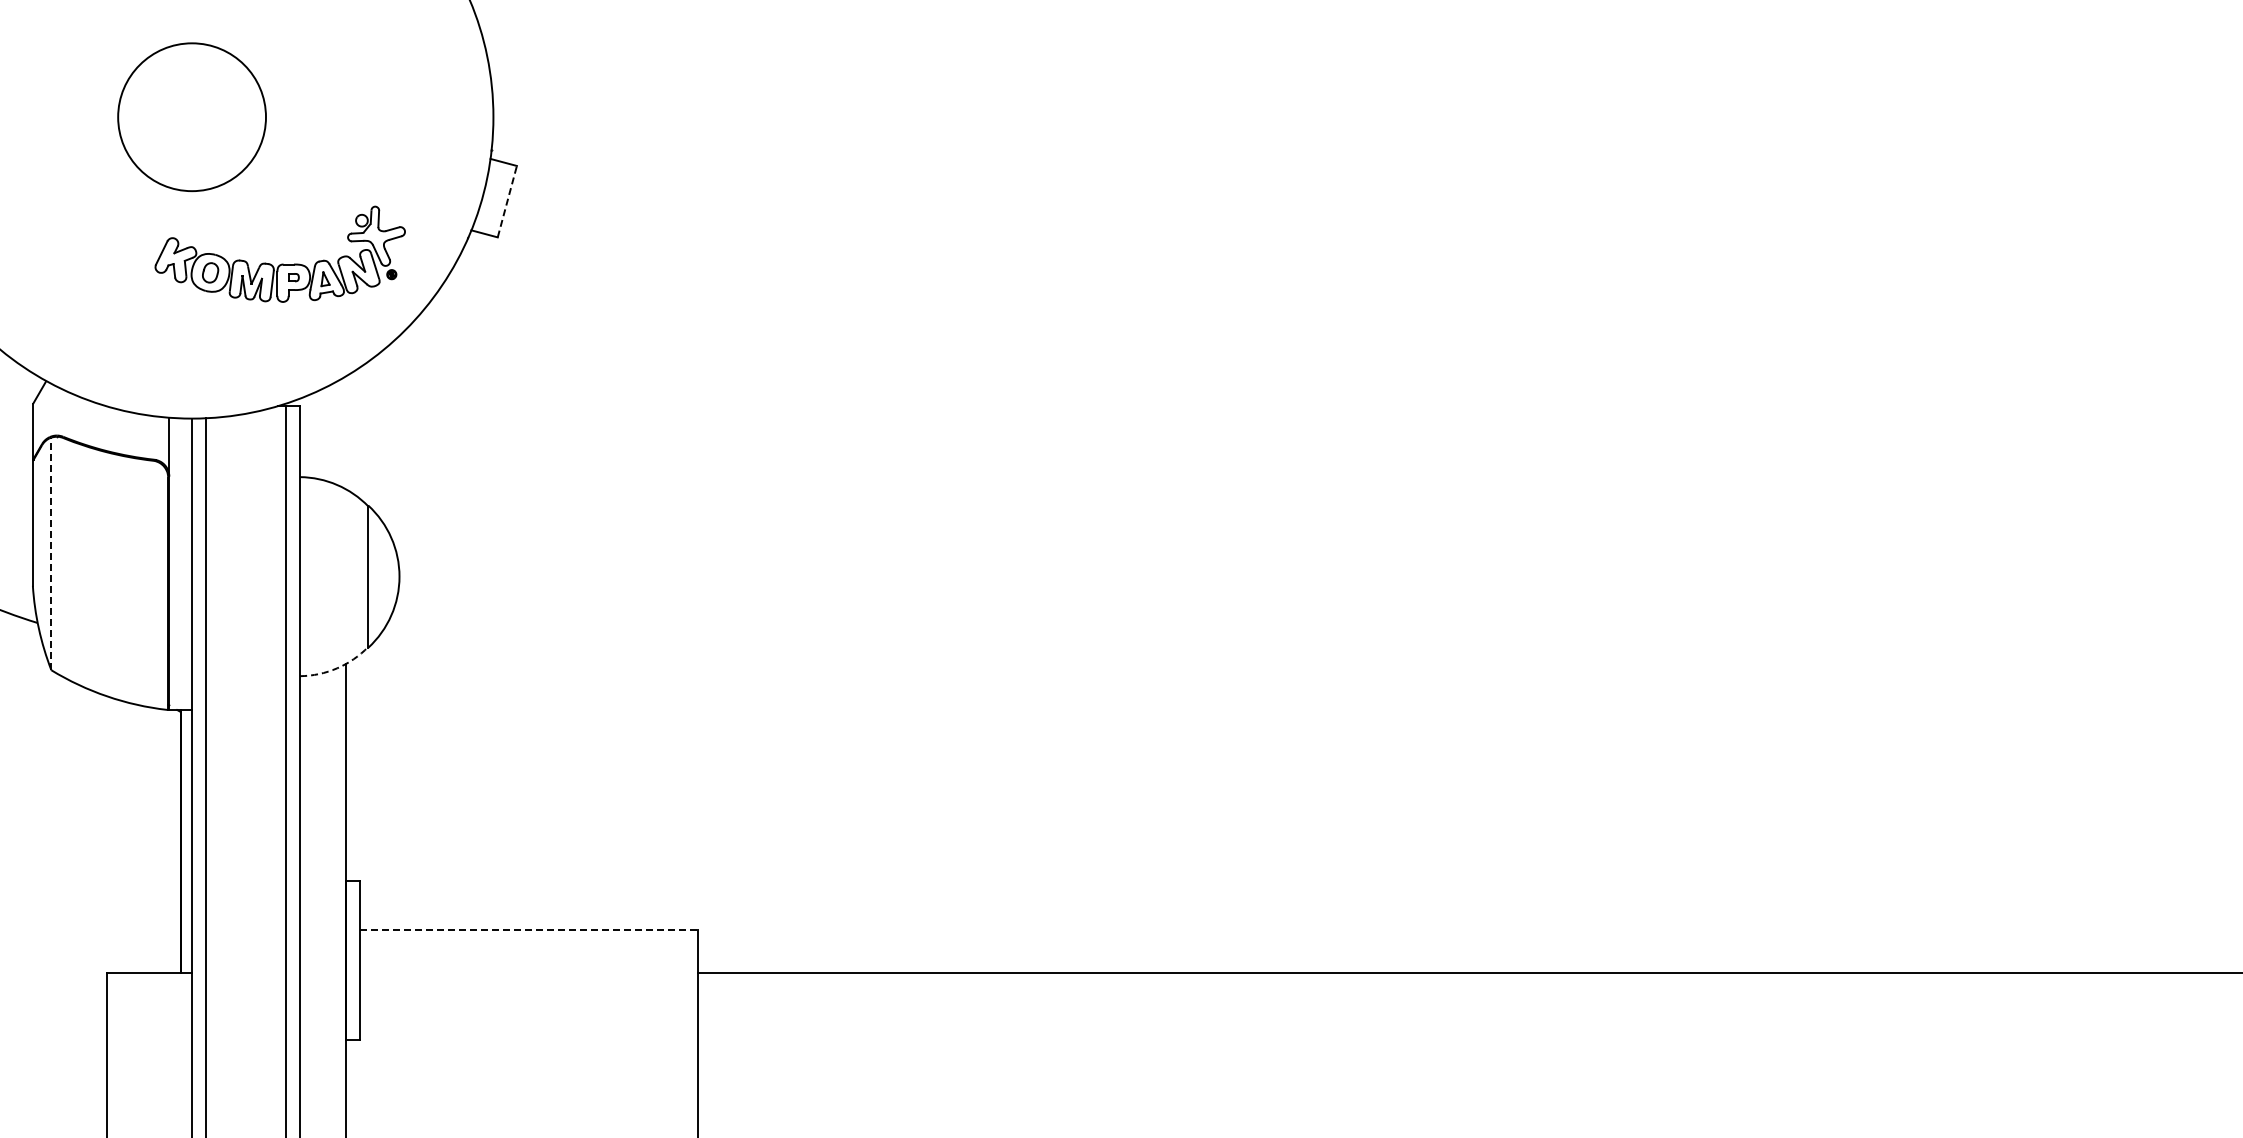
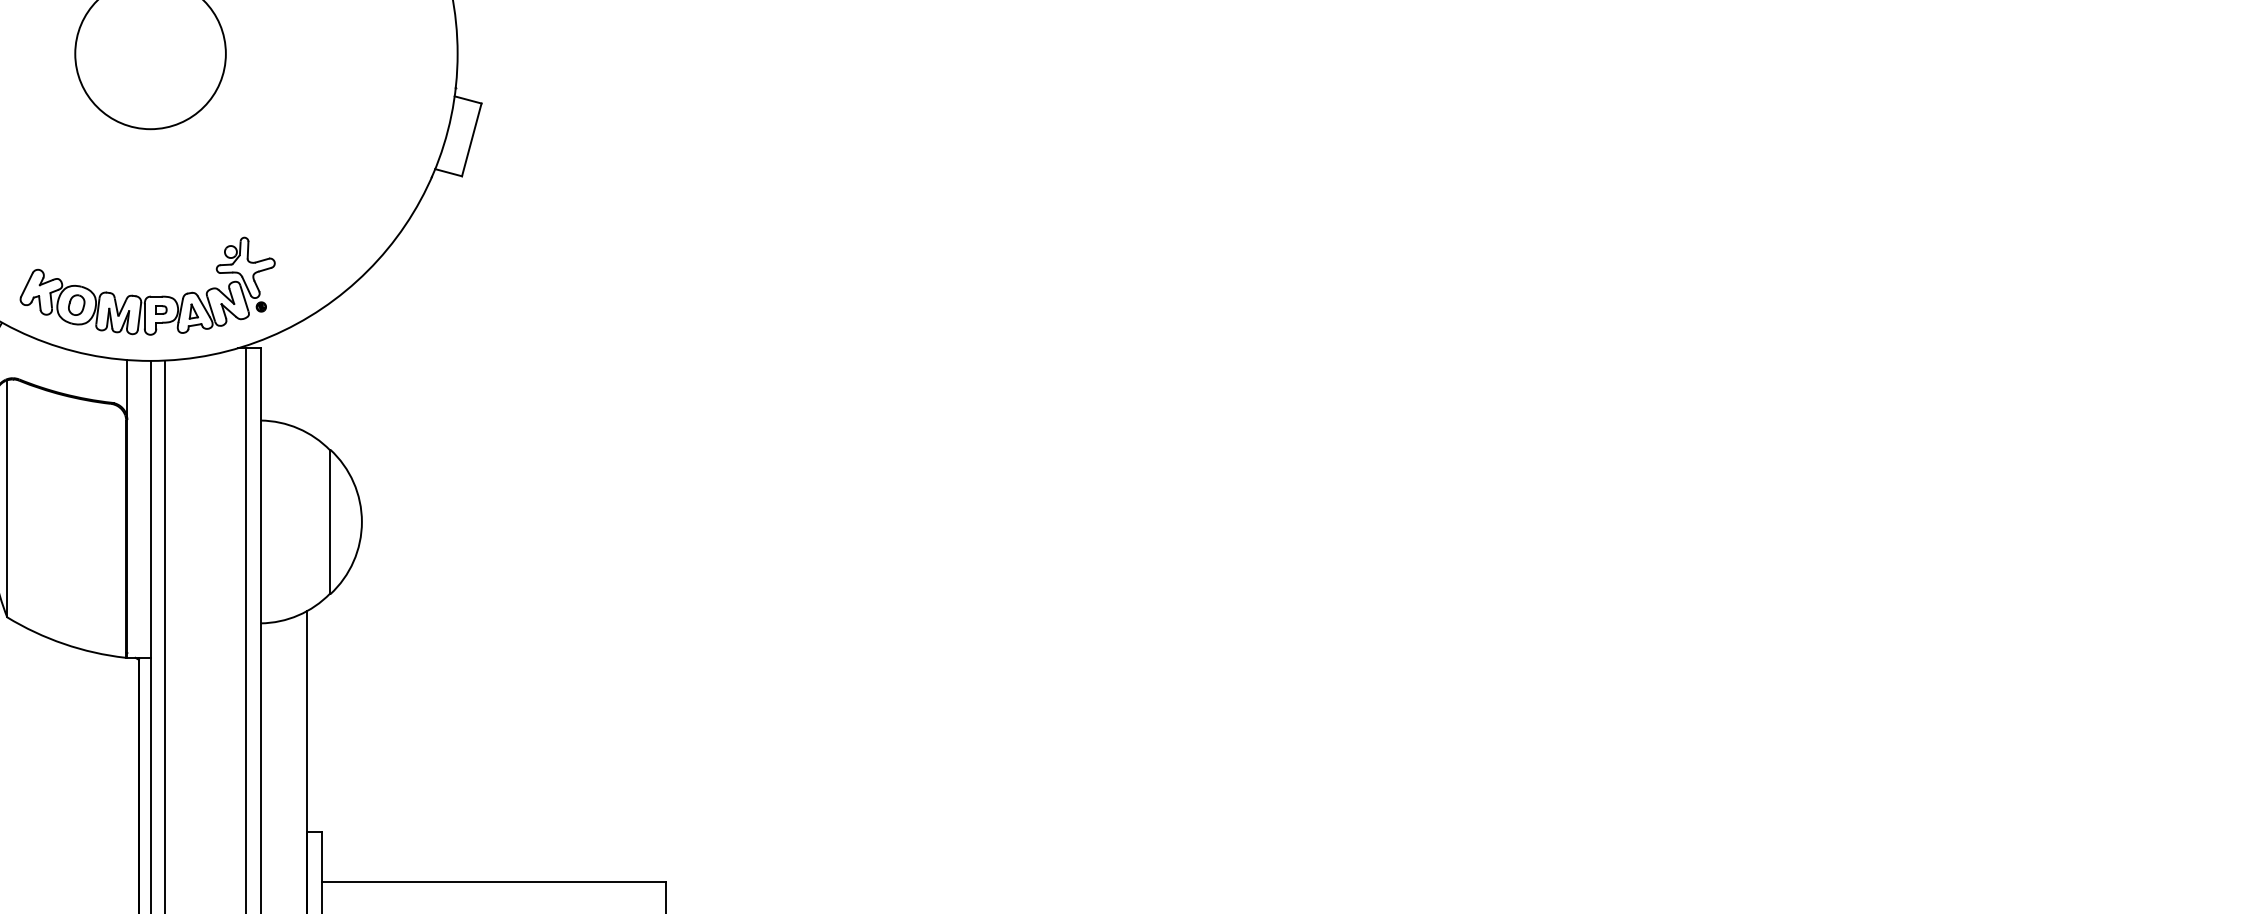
line: (507, 201) -> (471, 139), dashed -> solid
part: (281, 263) -> (148, 295), moved
line: (51, 553) -> (7, 498), dashed -> solid
arc: (337, 668) -> (298, 615), dashed -> solid
line: (529, 930) -> (494, 882), dashed -> solid

